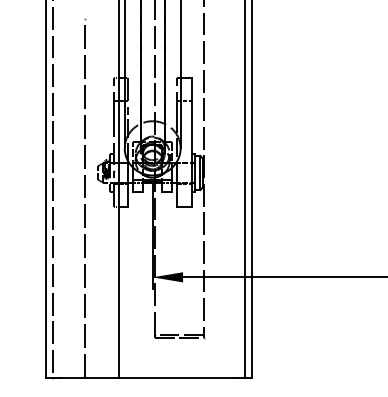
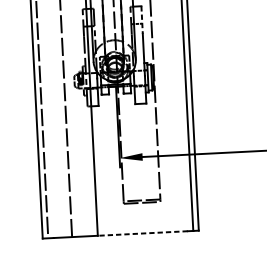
line: (191, 96) -> (142, 20), solid -> dashed
line: (178, 378) -> (143, 233), solid -> dashed

